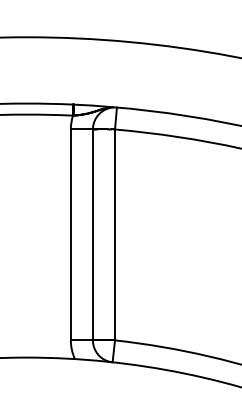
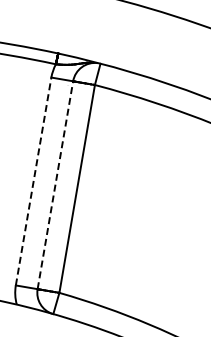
line: (70, 234) -> (33, 181), solid -> dashed
line: (92, 234) -> (55, 184), solid -> dashed

